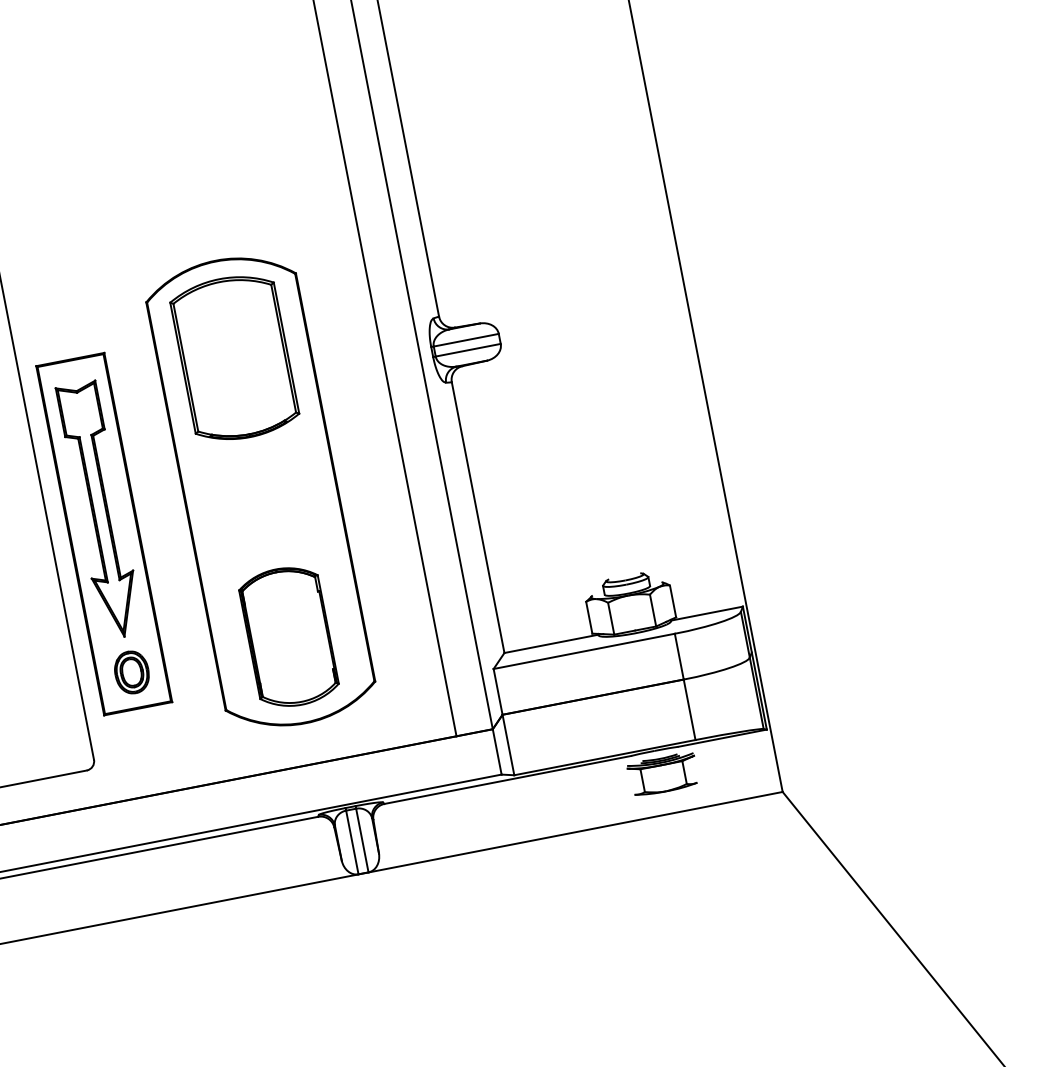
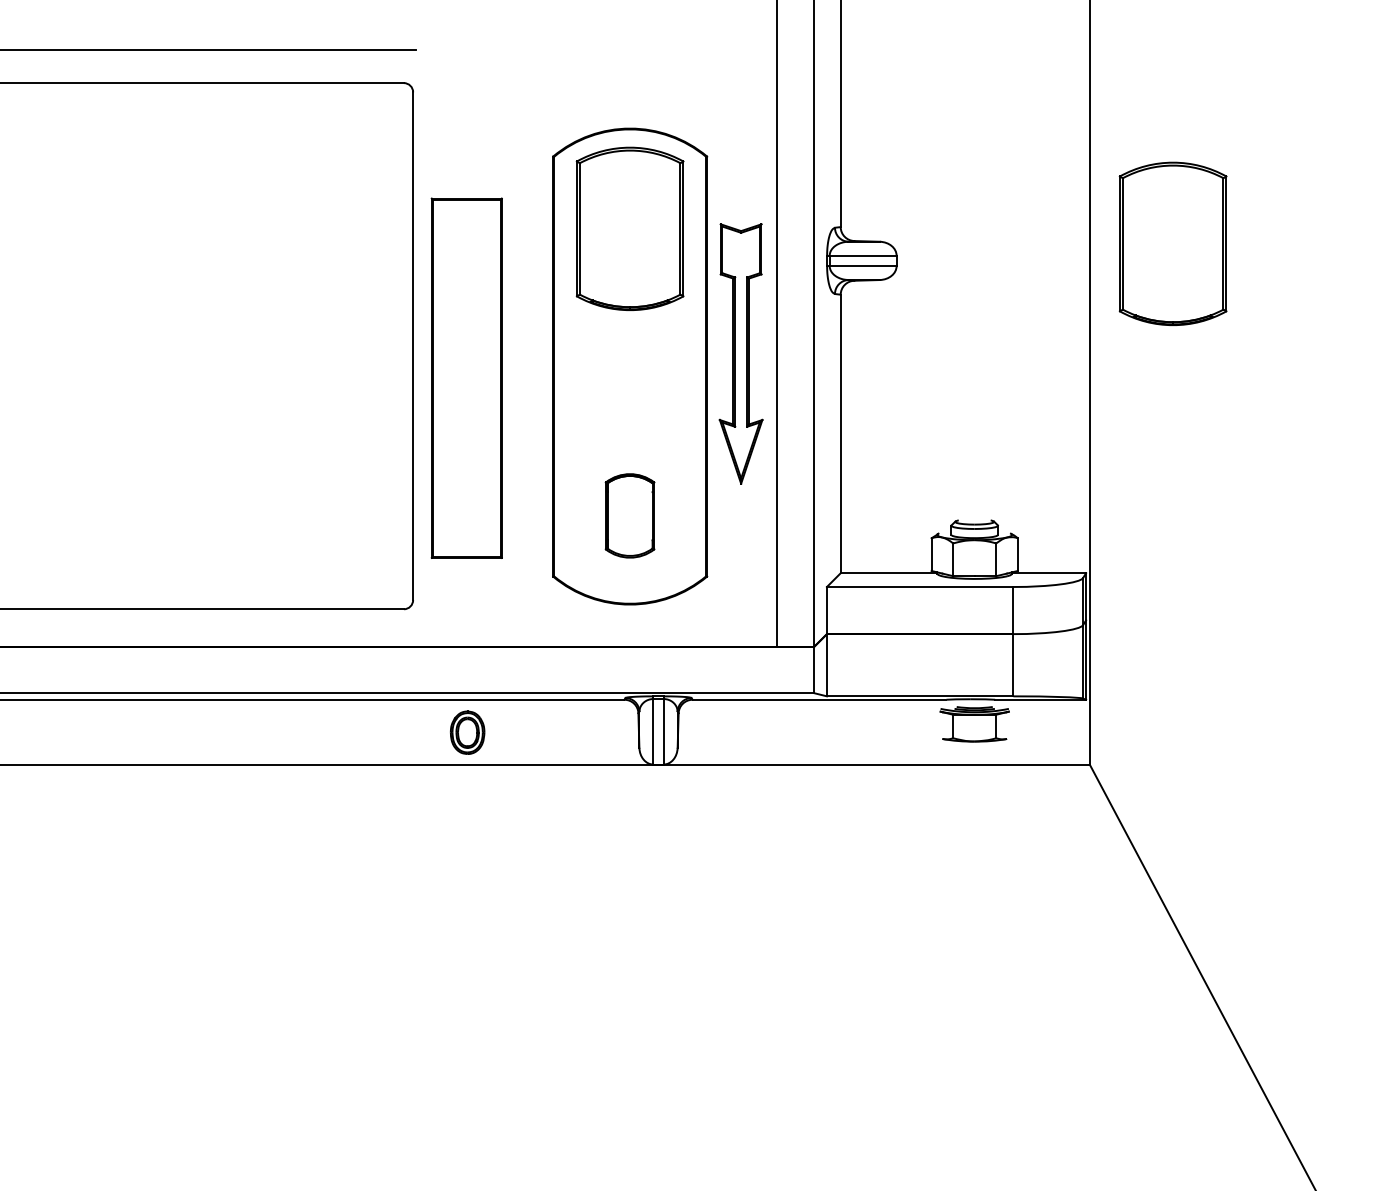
part: (764, 269) -> (1172, 243), added
part: (99, 510) -> (740, 353), moved
part: (288, 636) -> (629, 515), size x0.6
part: (131, 672) -> (467, 732), moved

